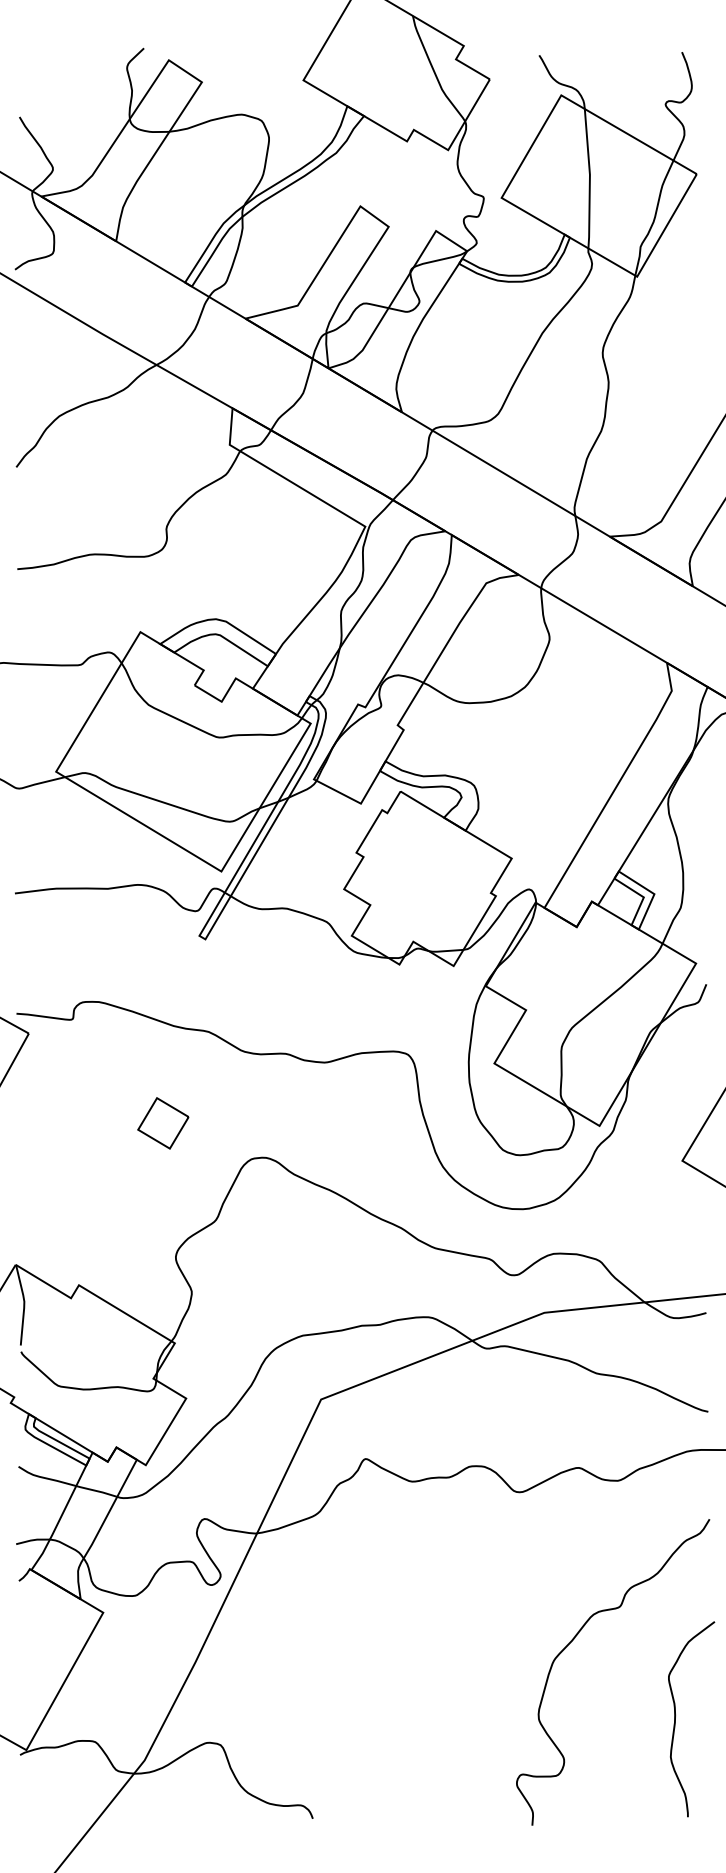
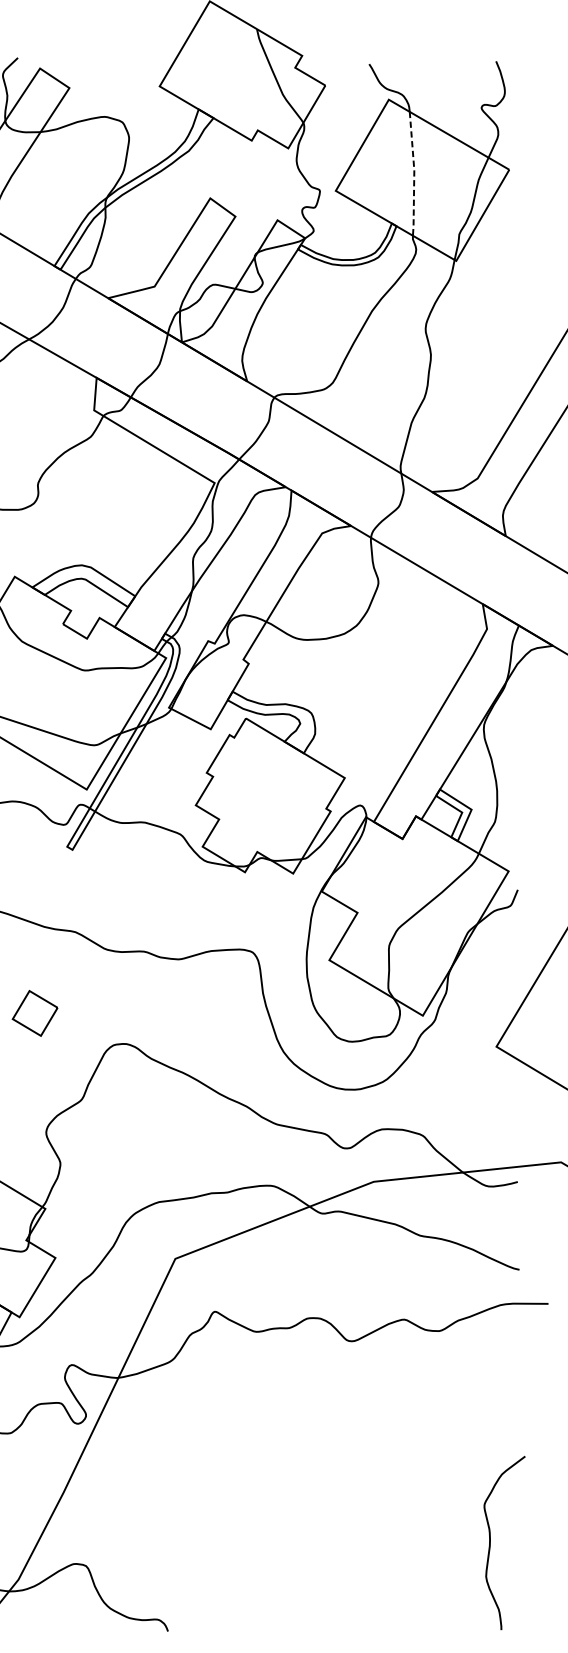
line: (589, 179) -> (413, 174), solid -> dashed
curve: (575, 1638) -> (401, 1471), removed

